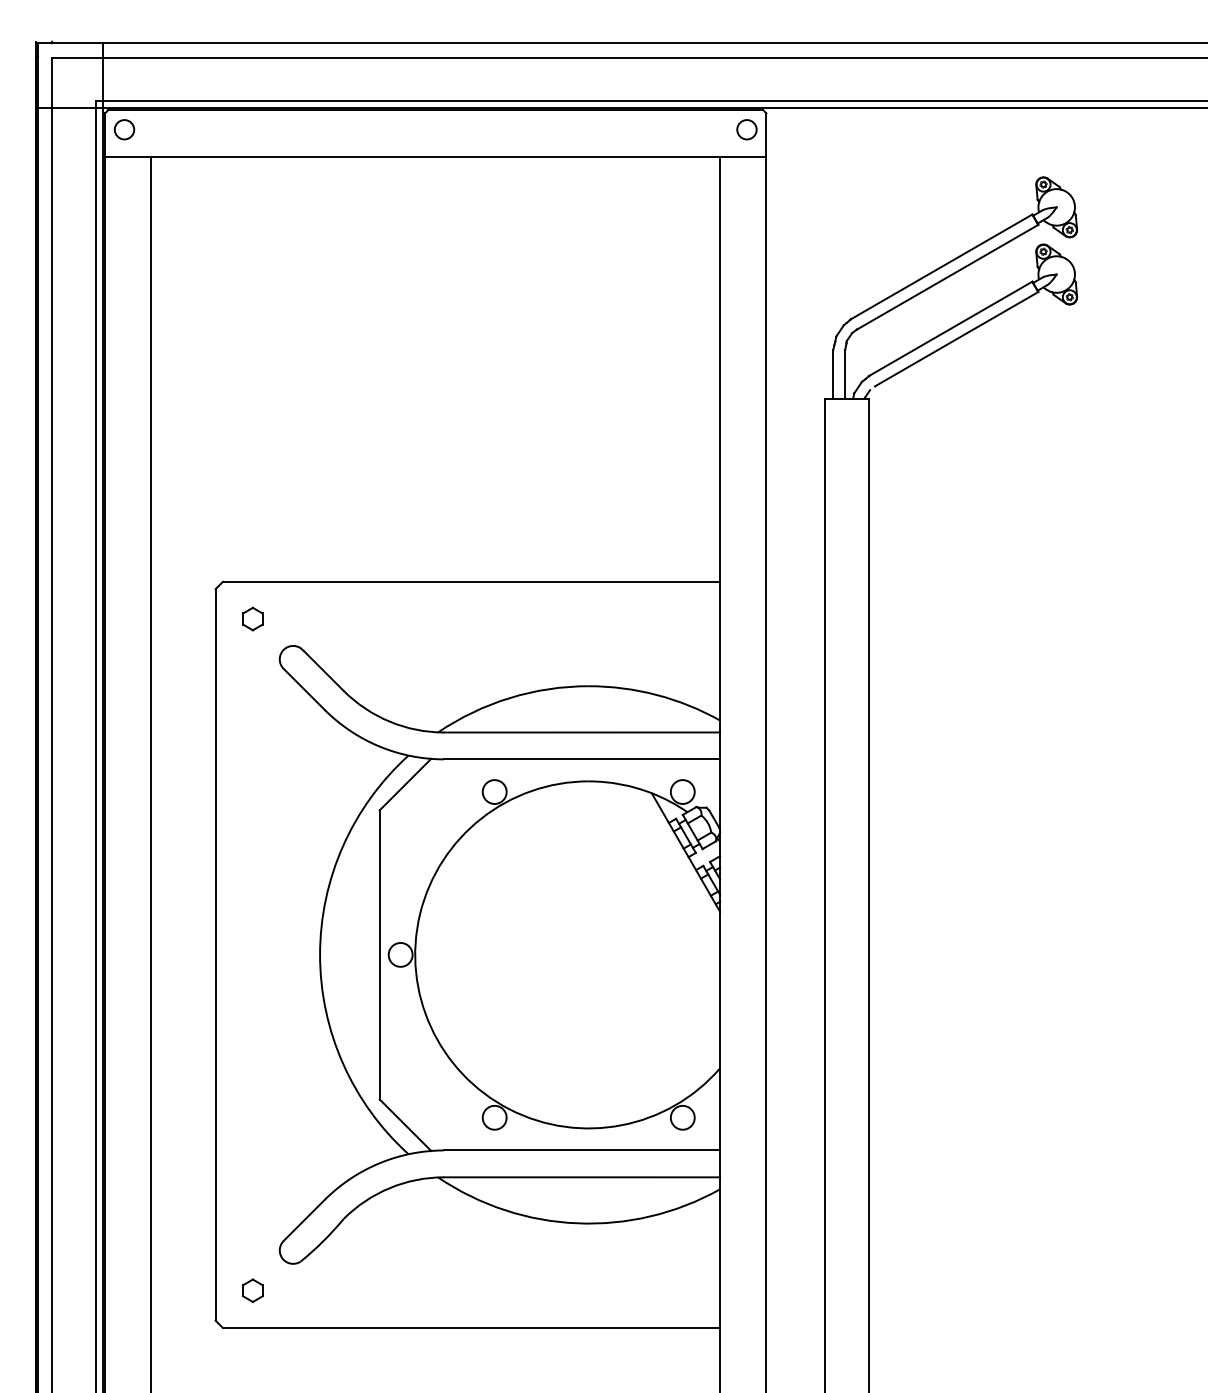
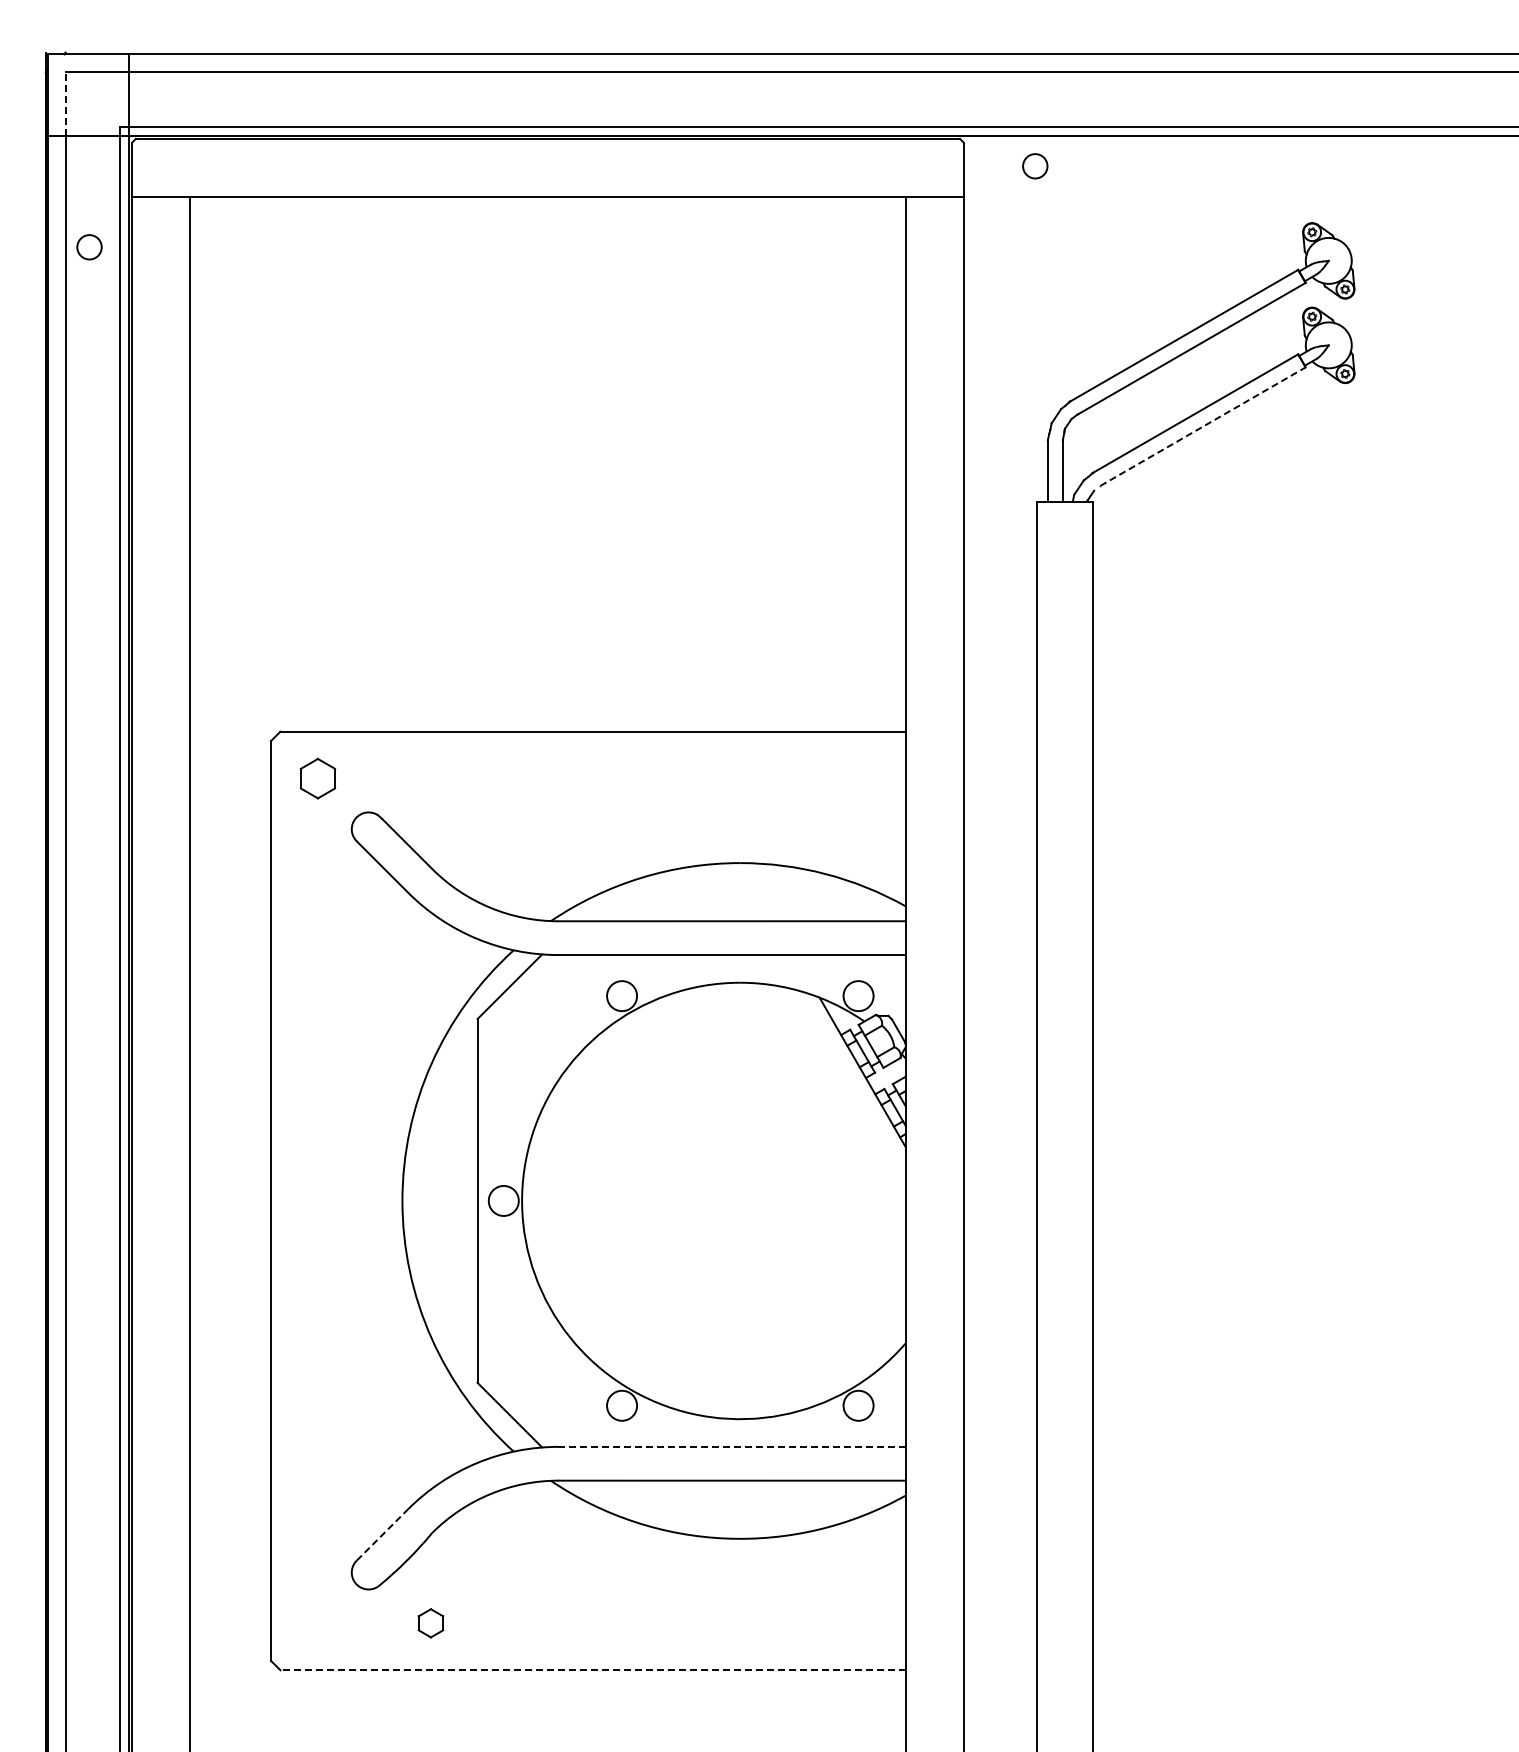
line: (52, 83) -> (65, 104), solid -> dashed
circle: (124, 129) -> (89, 247), moved
circle: (747, 129) -> (1035, 166), moved
line: (957, 339) -> (1203, 426), solid -> dashed
part: (252, 618) -> (317, 778), size x1.4
line: (581, 1150) -> (731, 1446), solid -> dashed
line: (305, 1220) -> (383, 1534), solid -> dashed
part: (252, 1290) -> (430, 1623), moved
line: (471, 1328) -> (592, 1670), solid -> dashed

